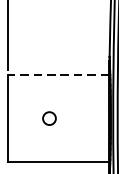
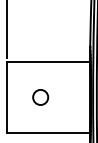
line: (58, 74) -> (48, 61), dashed -> solid
circle: (49, 118) -> (40, 97), size x1.43

